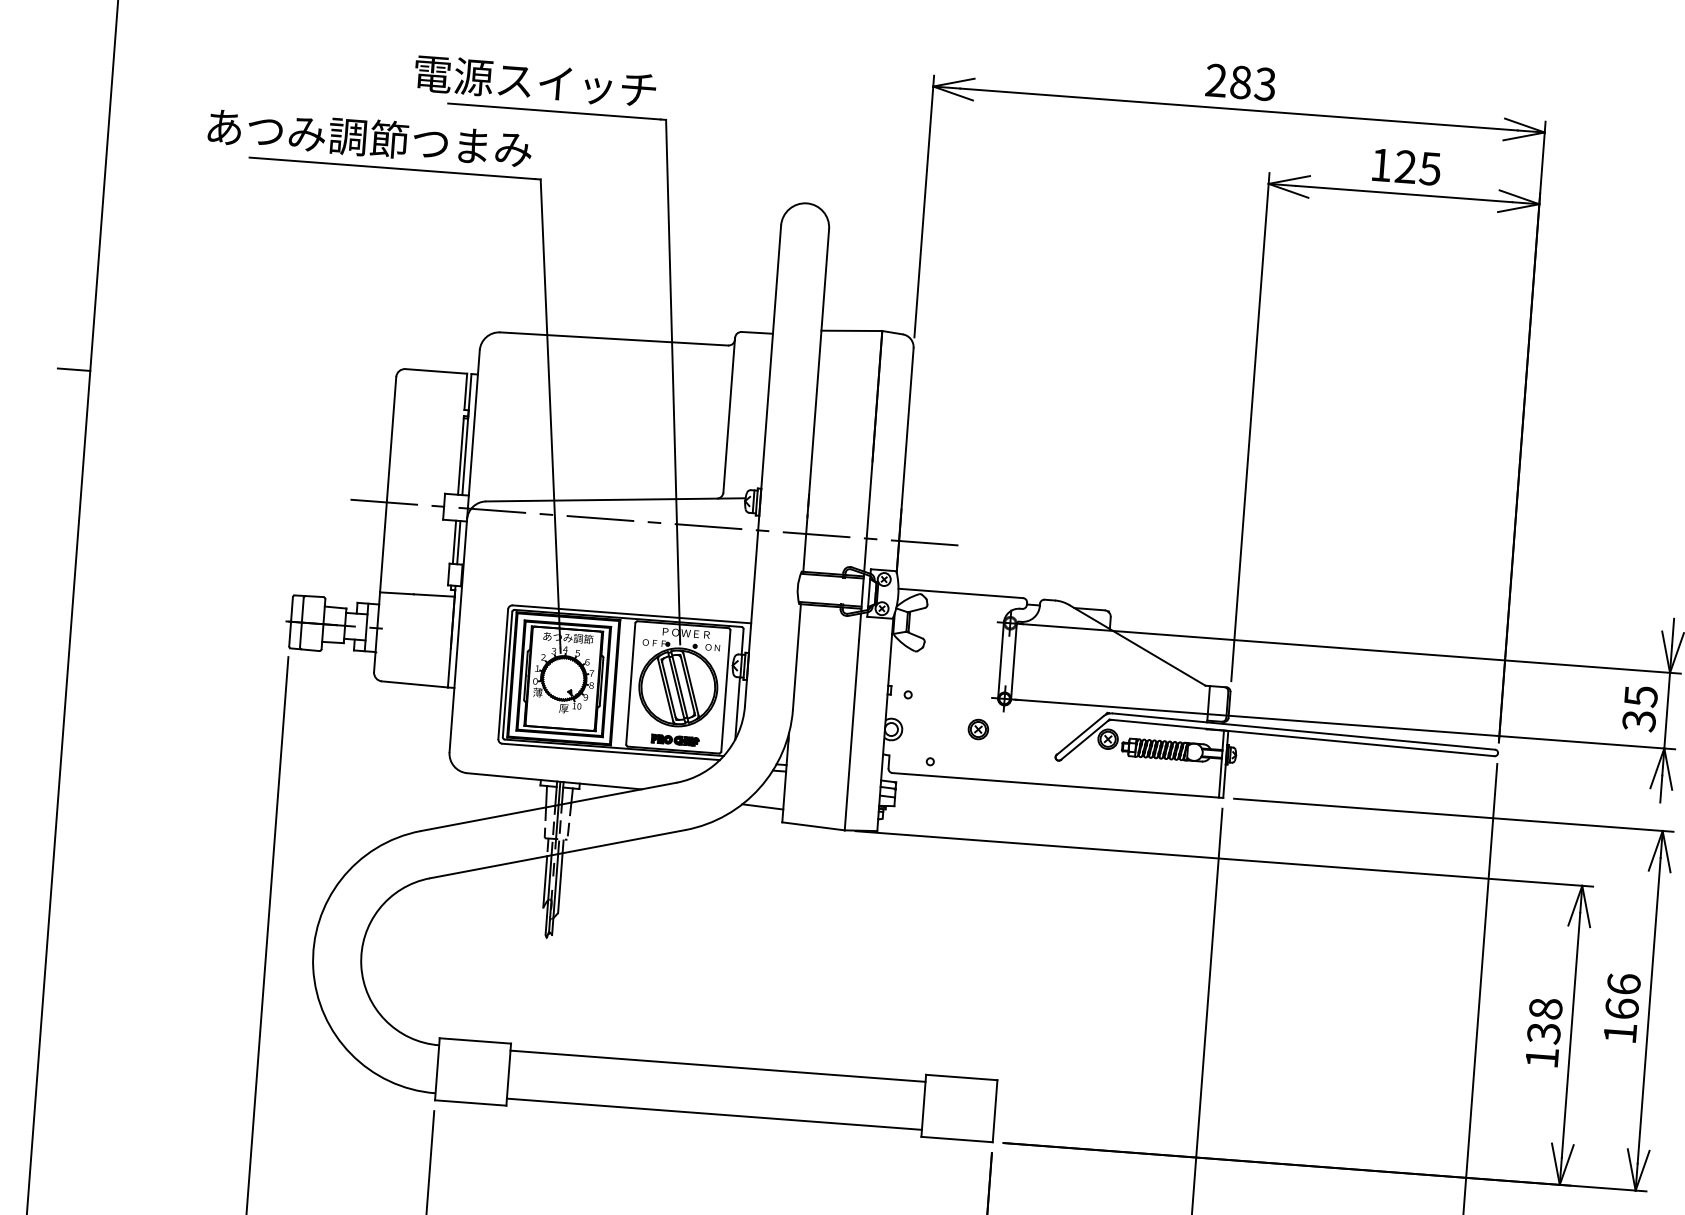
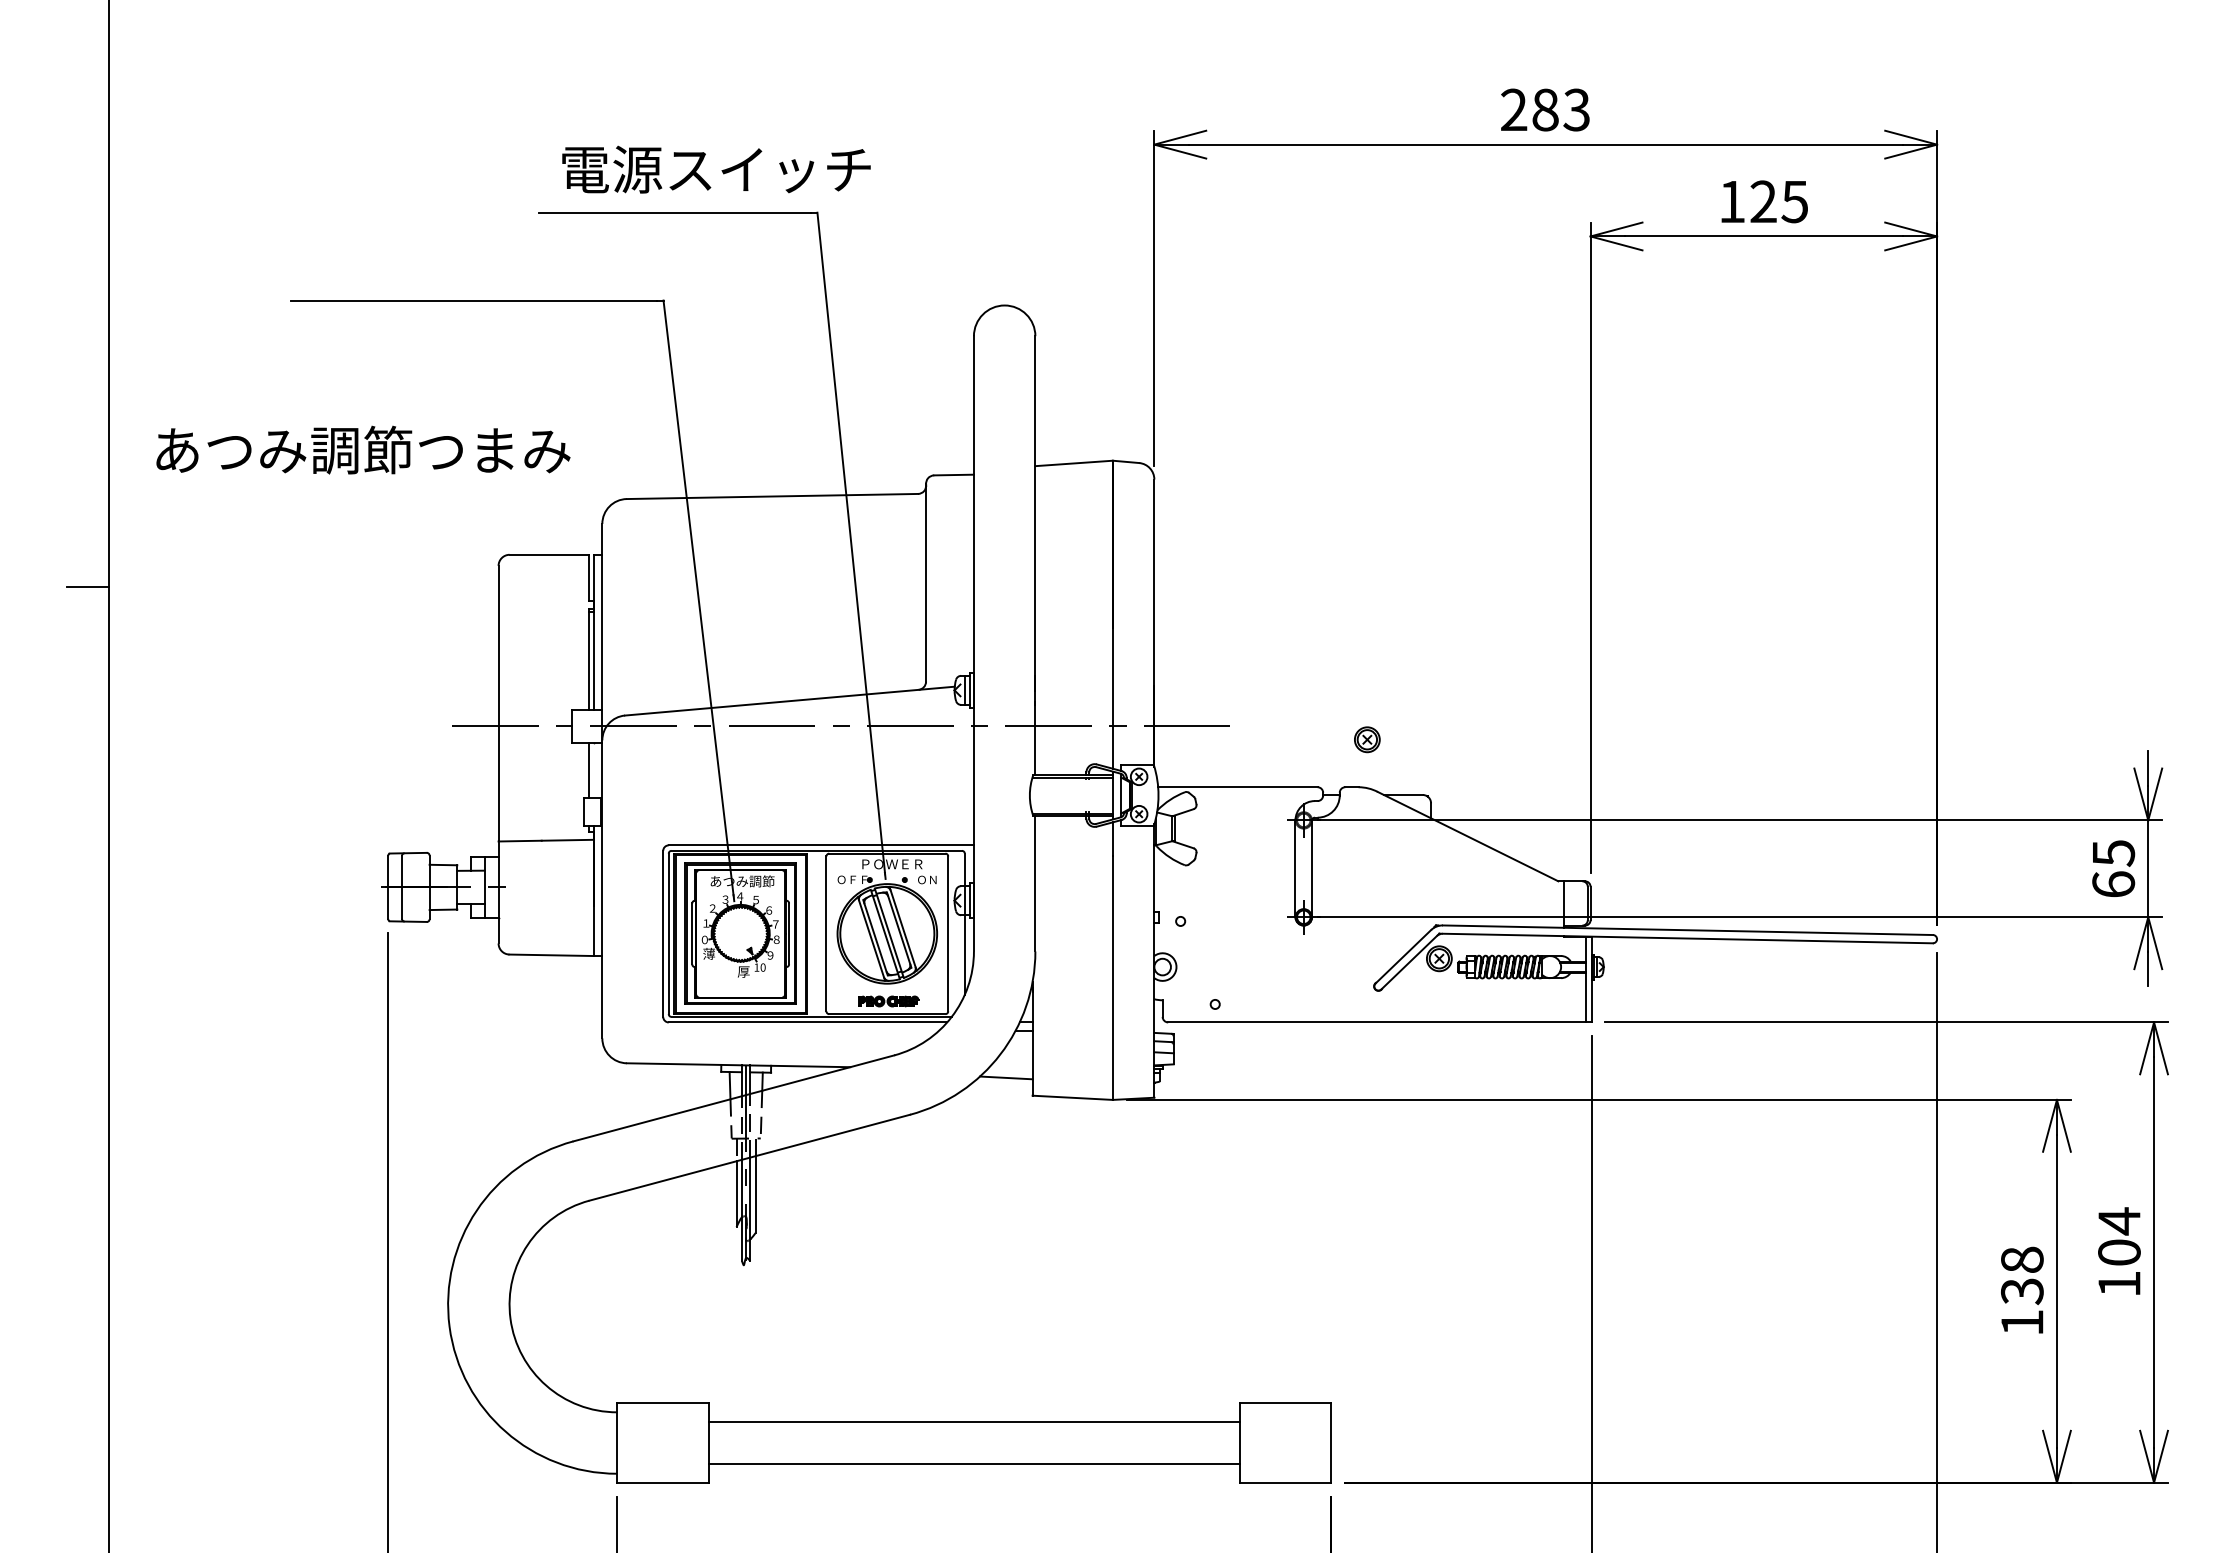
text: (535, 81) -> (716, 169), moved
text: (370, 137) -> (363, 449), moved
line: (459, 542) -> (594, 770), removed
text: (1639, 720) -> (2113, 884), 35 -> 65
part: (978, 729) -> (1367, 739), moved
text: (1623, 996) -> (2119, 1236), 166 -> 104
line: (717, 1066) -> (973, 1464), moved
line: (713, 1114) -> (973, 1421), moved

